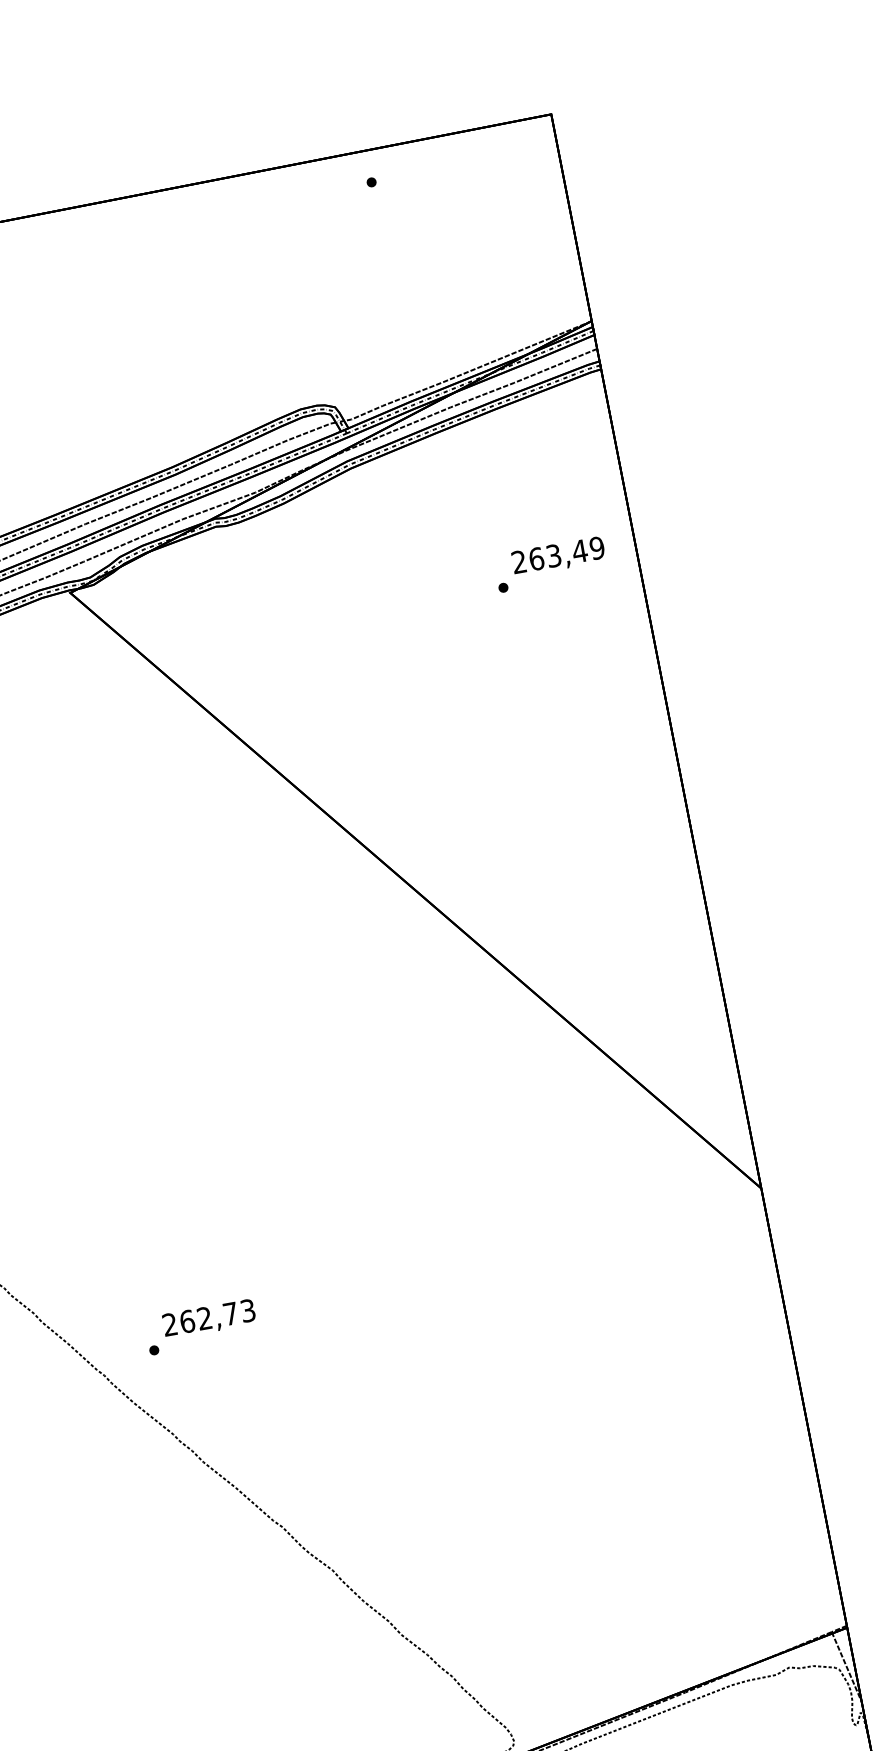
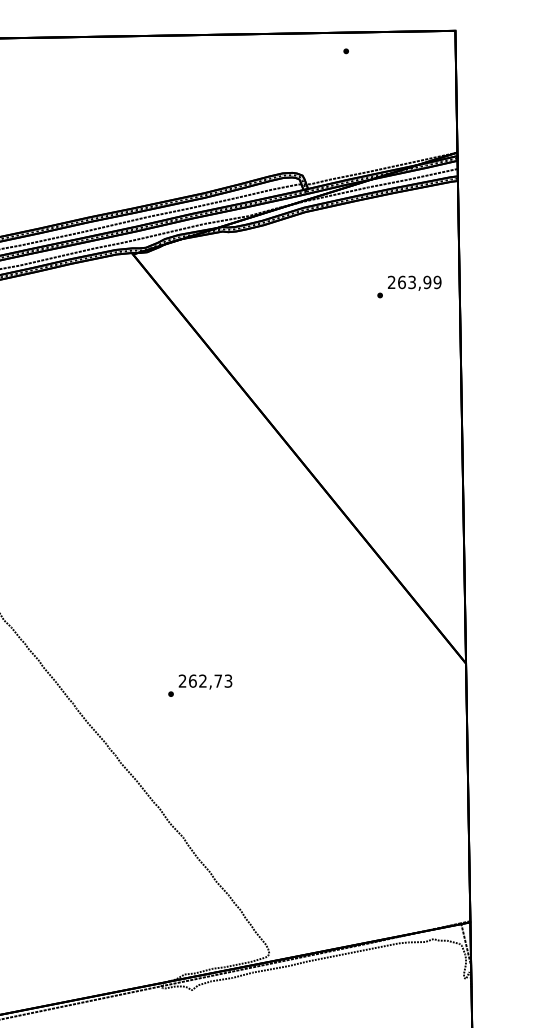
text: (580, 551) -> (427, 282), 263,49 -> 263,99
text: (201, 1326) -> (200, 685), moved

